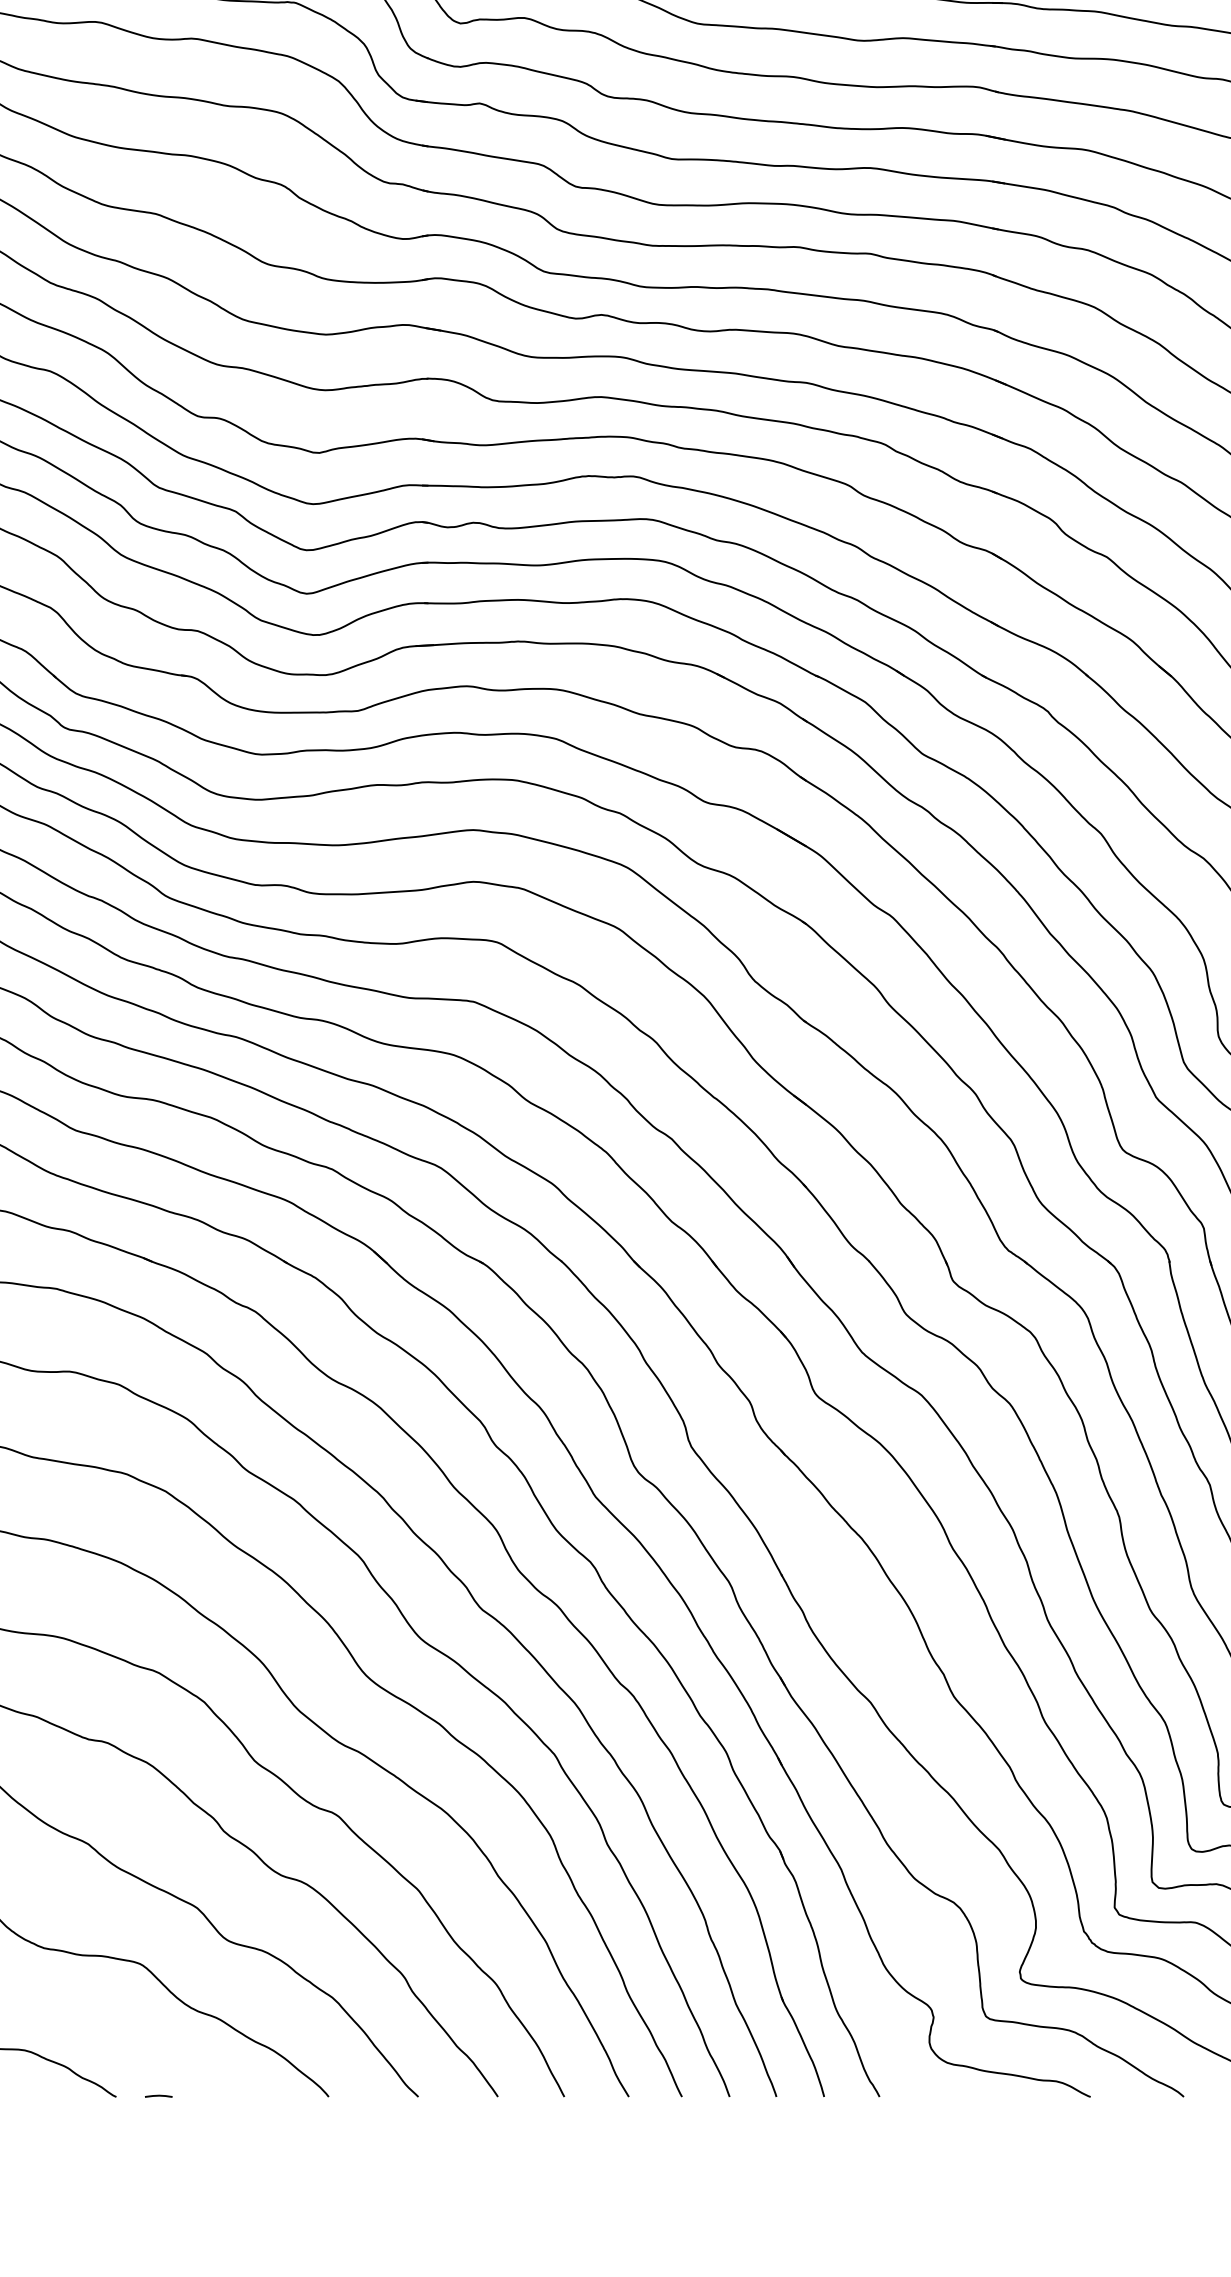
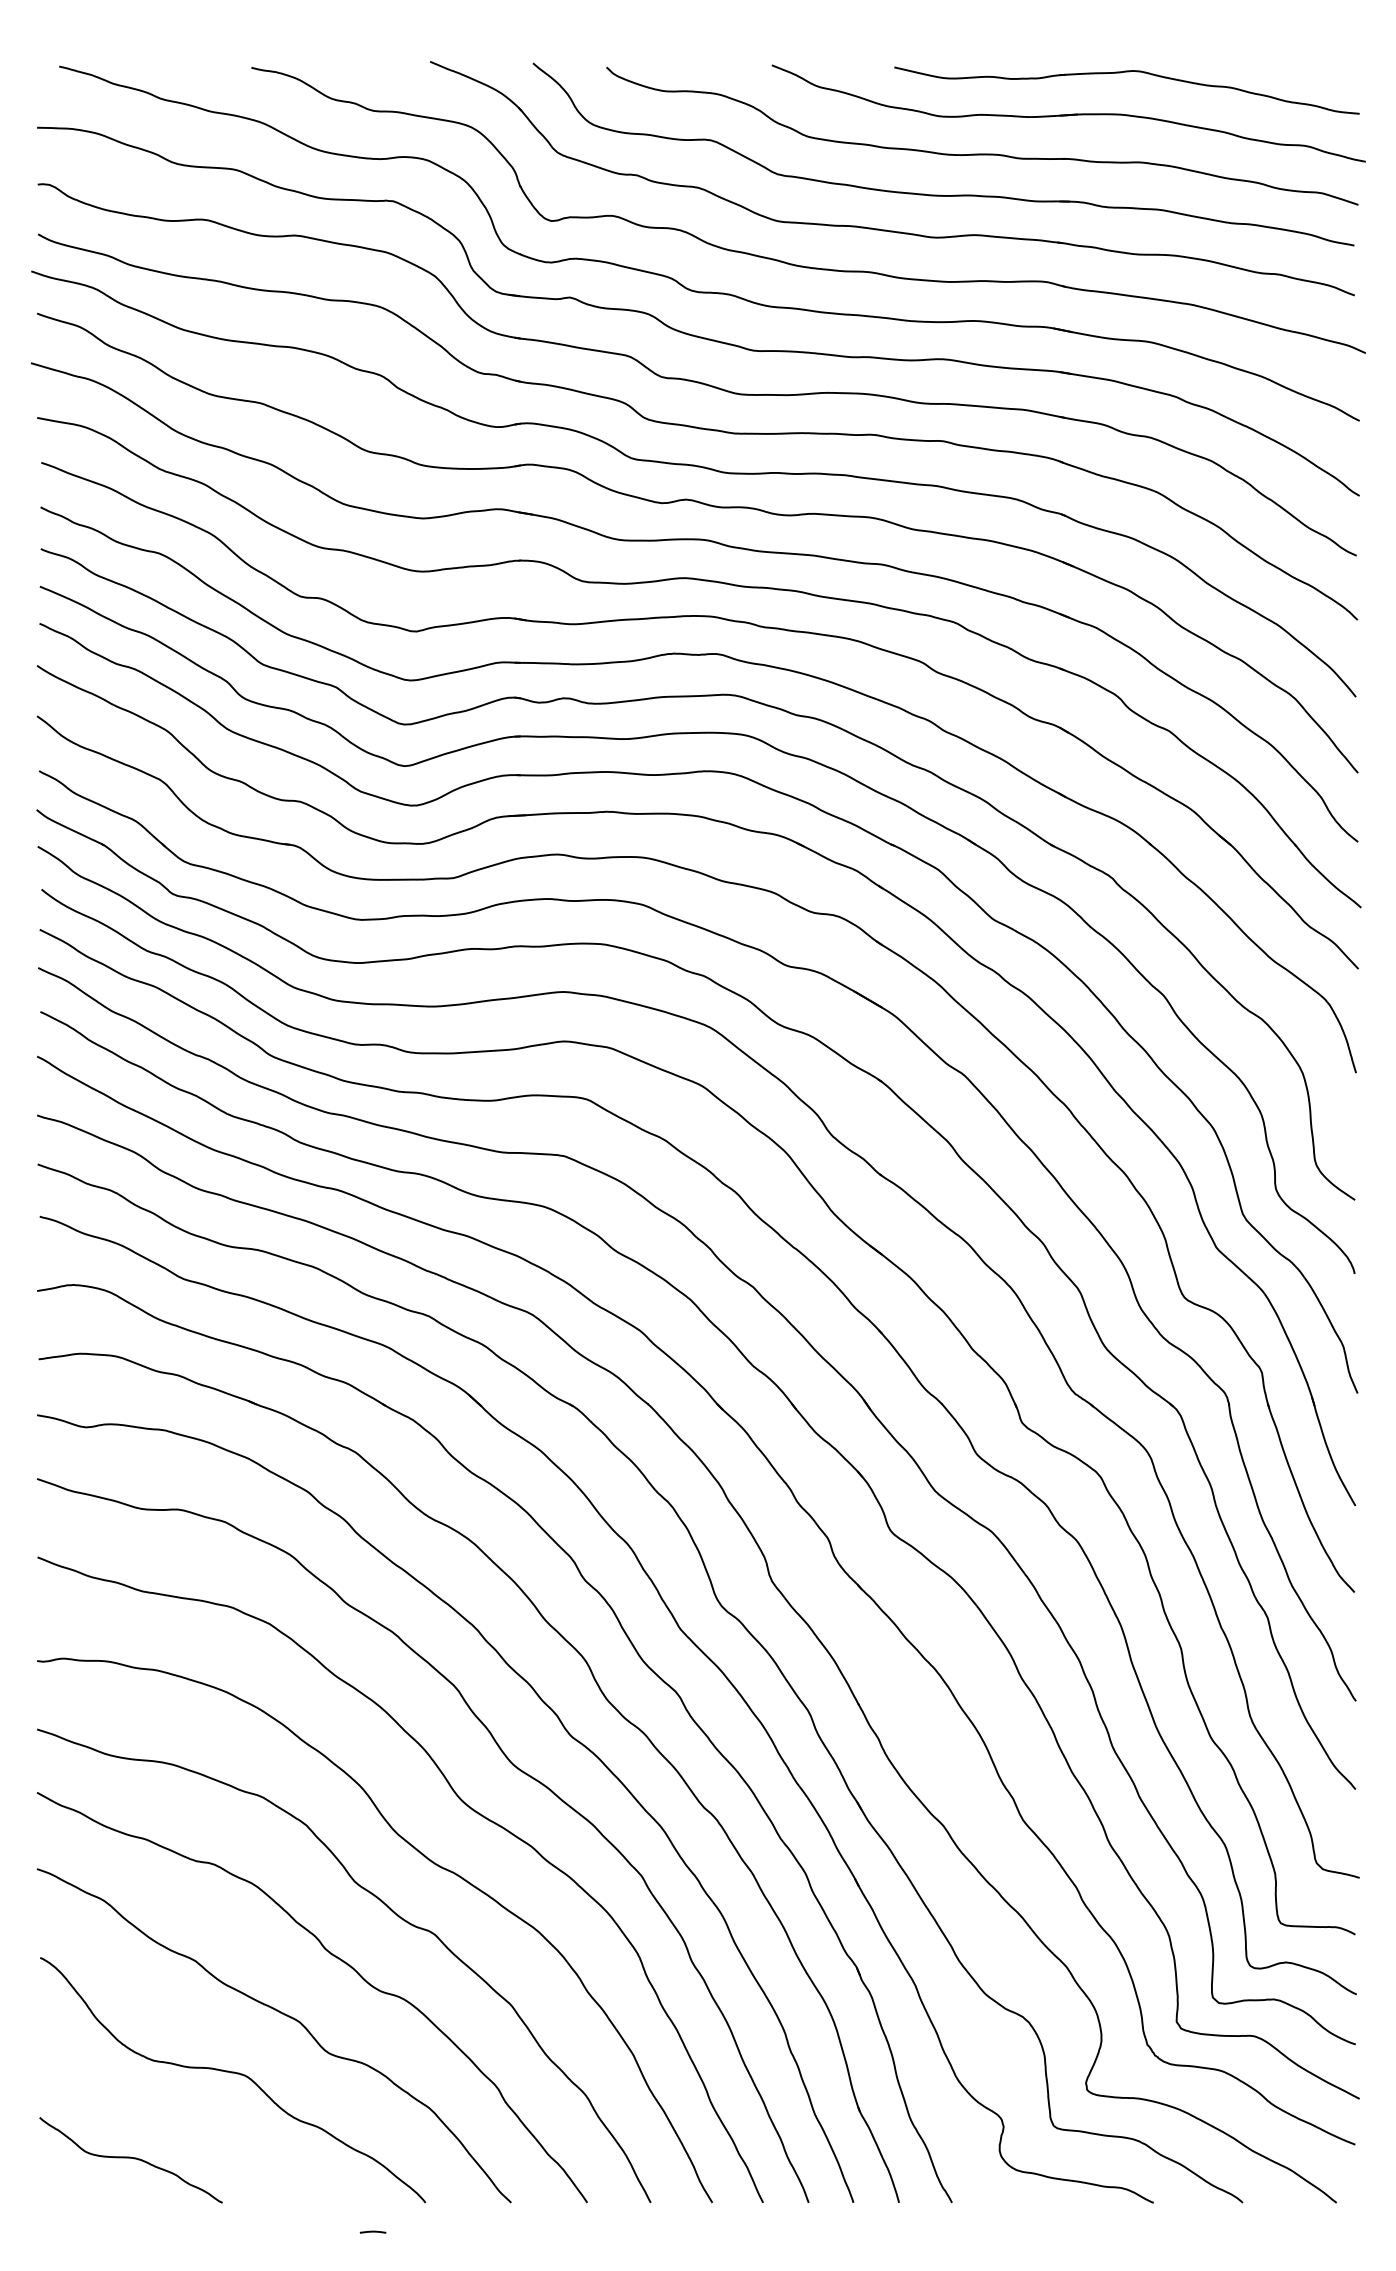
line: (158, 2095) -> (372, 2231), moved

